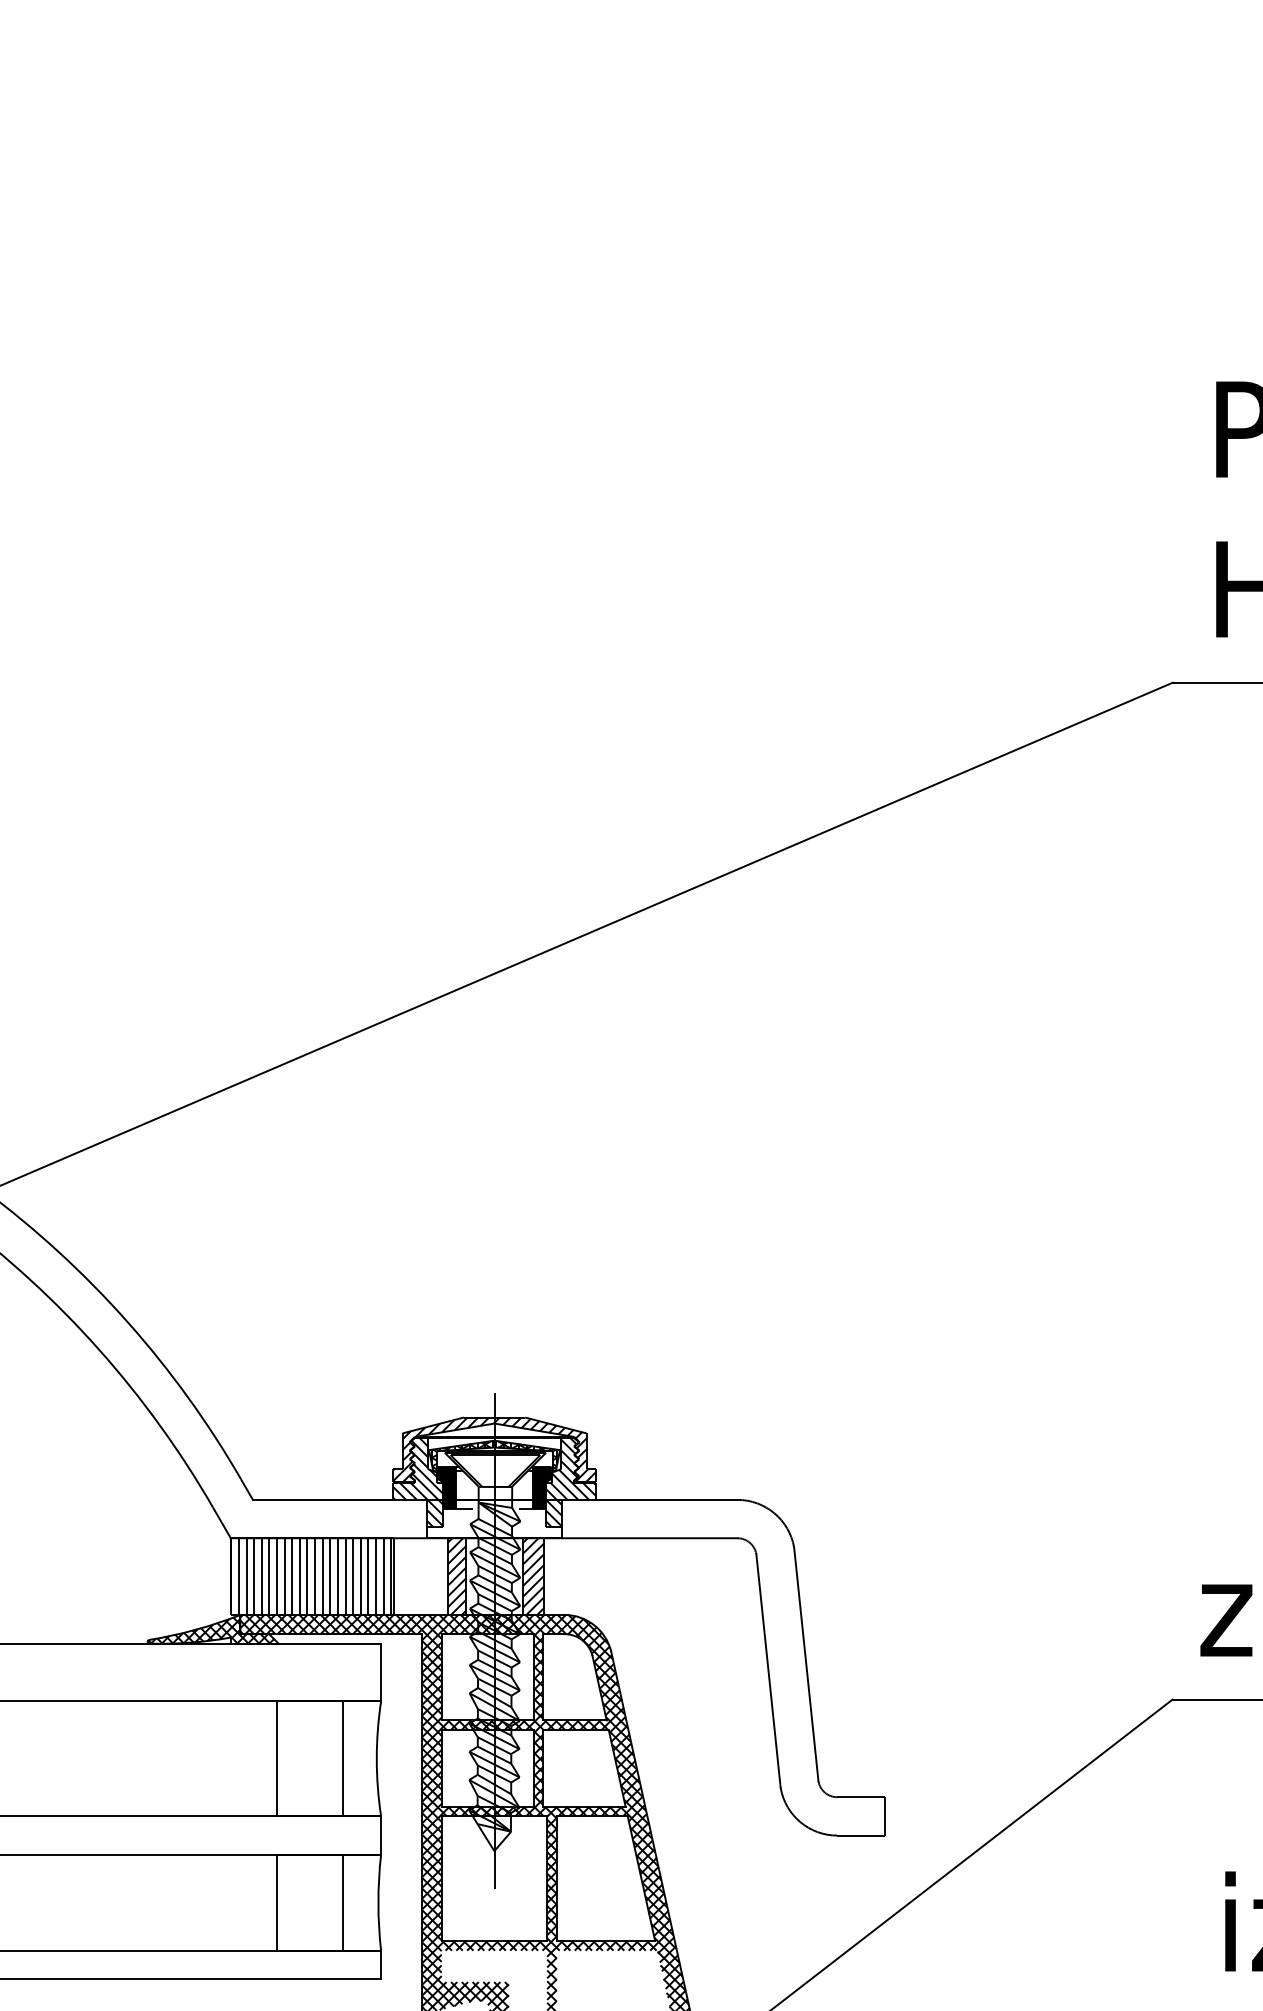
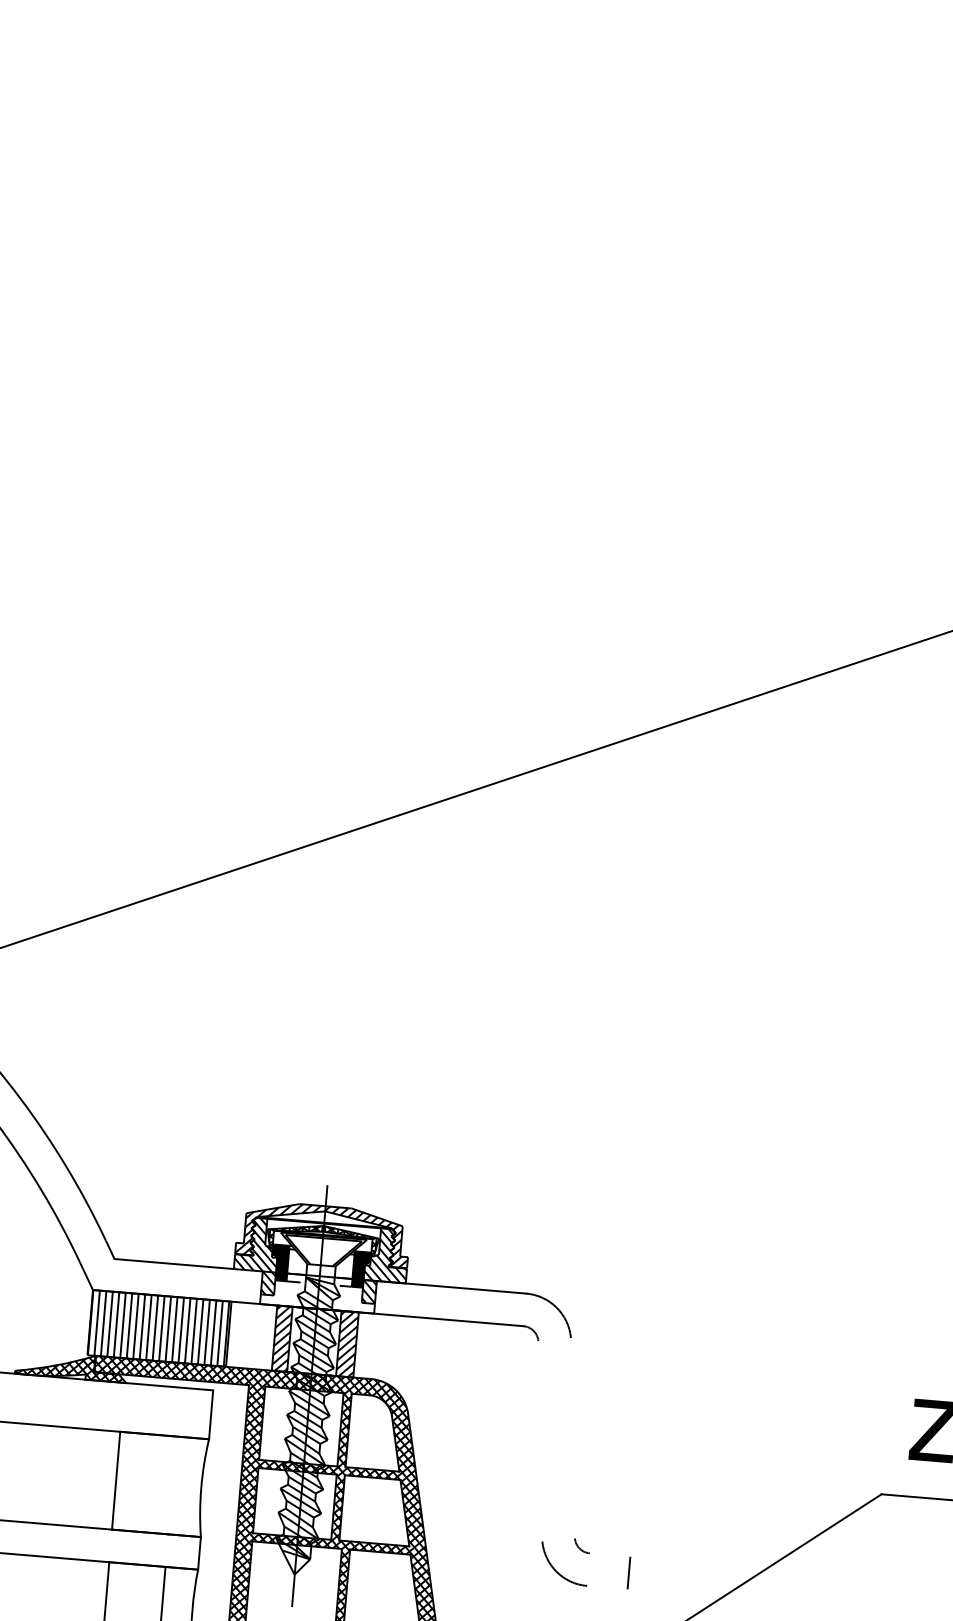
line: (806, 1664) -> (573, 1438), removed
line: (768, 1671) -> (540, 1441), removed
line: (342, 1758) -> (172, 1485), removed
line: (861, 1797) -> (610, 1555), removed
line: (861, 1835) -> (607, 1587), removed

